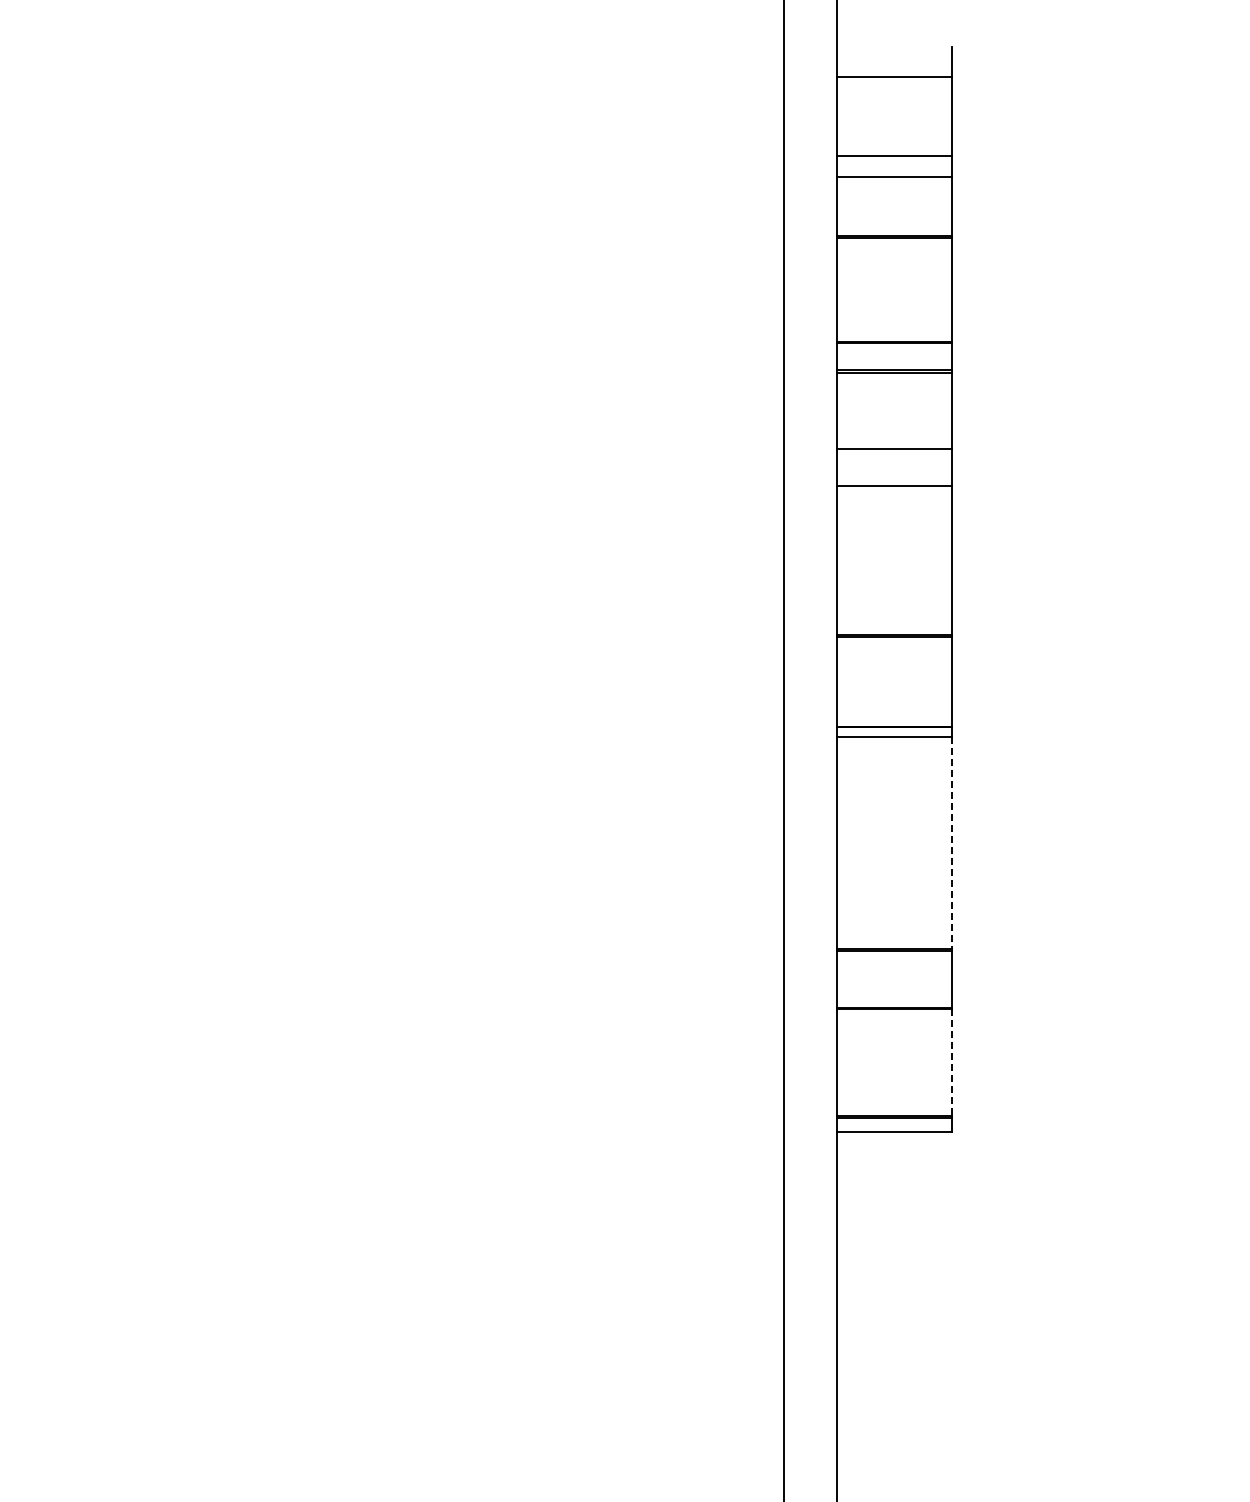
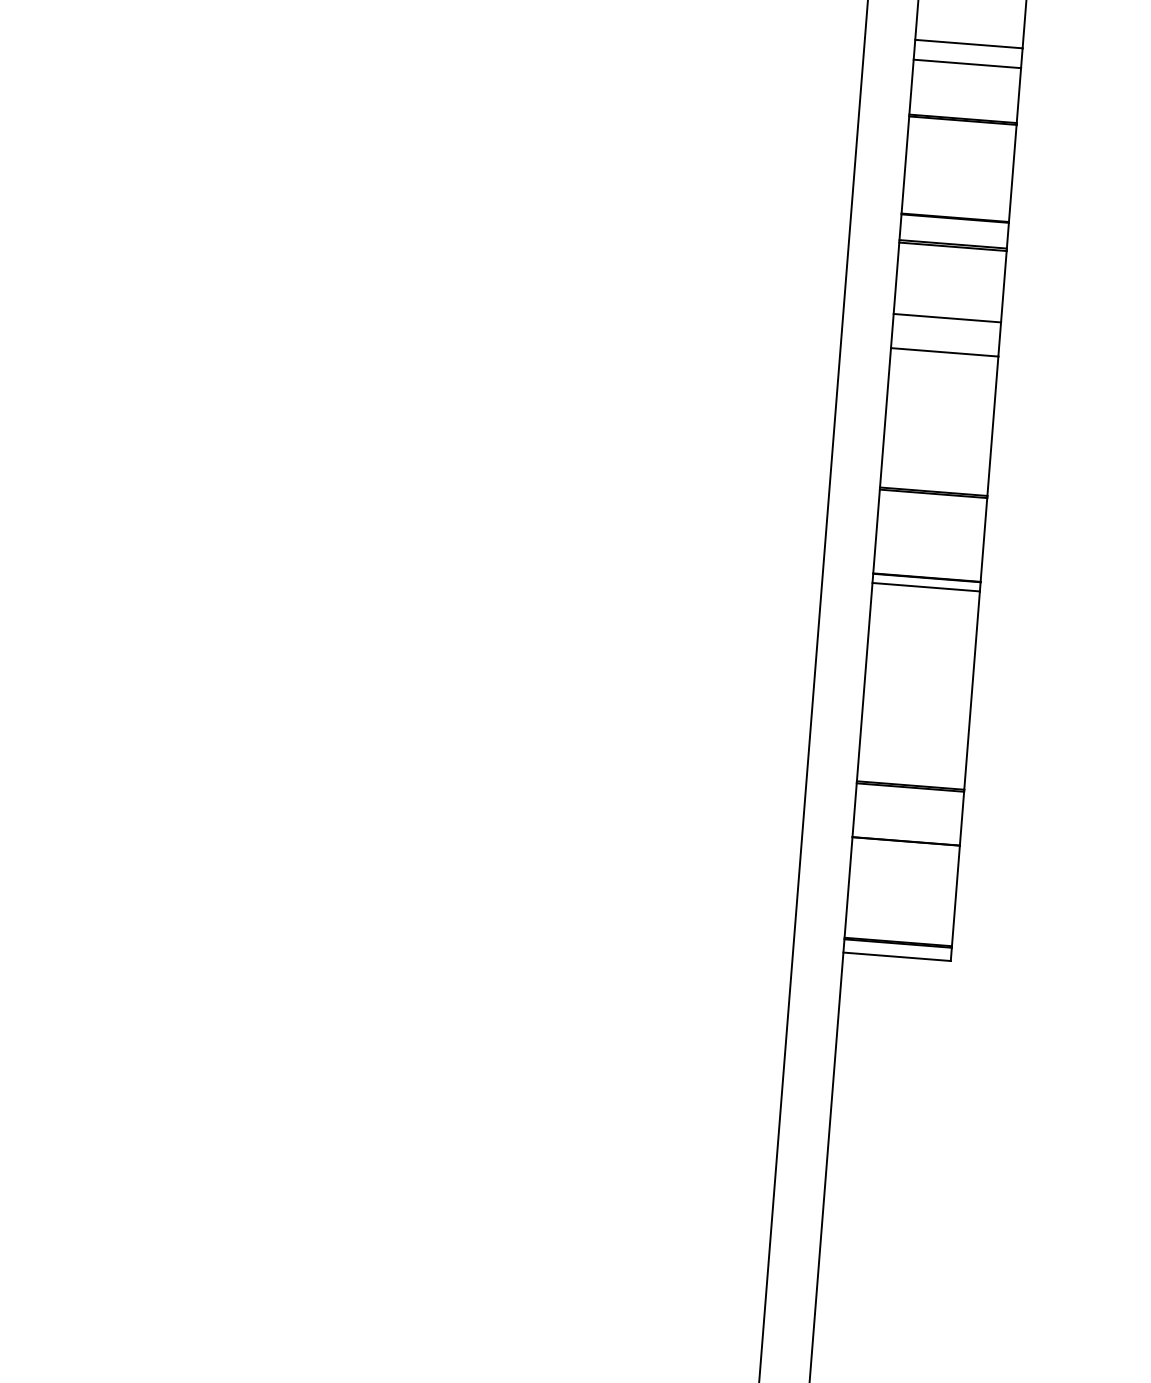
line: (952, 842) -> (972, 690), dashed -> solid
line: (952, 1062) -> (956, 896), dashed -> solid

